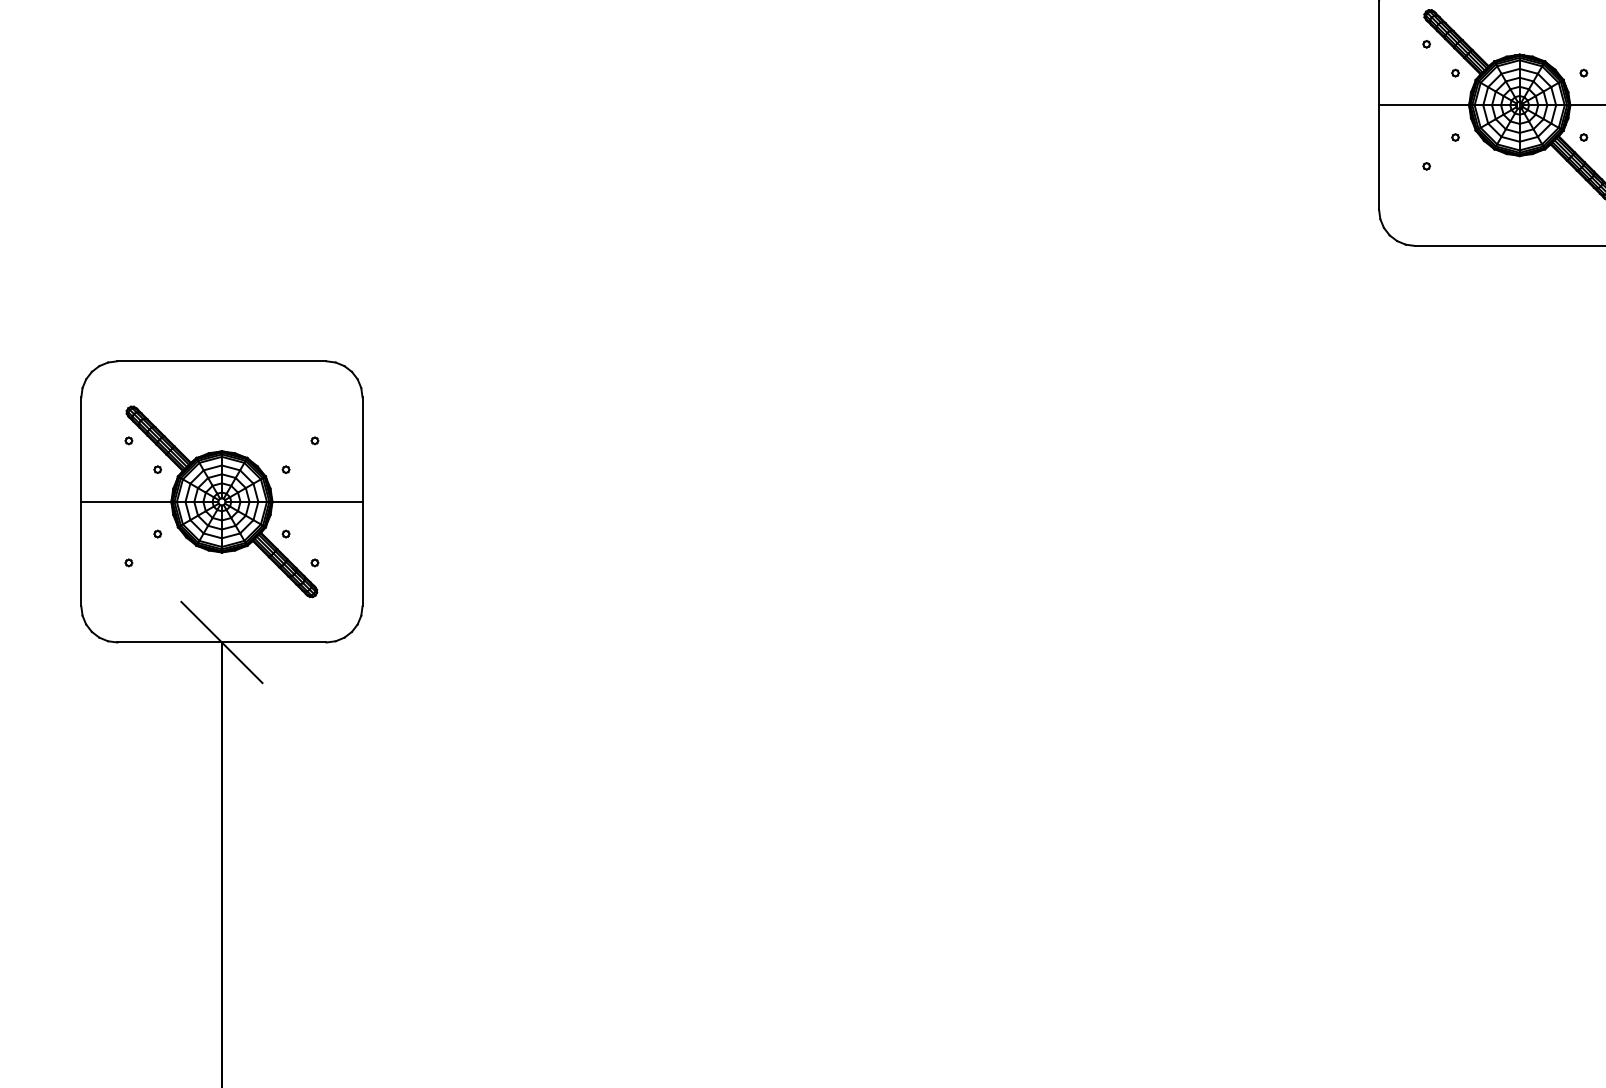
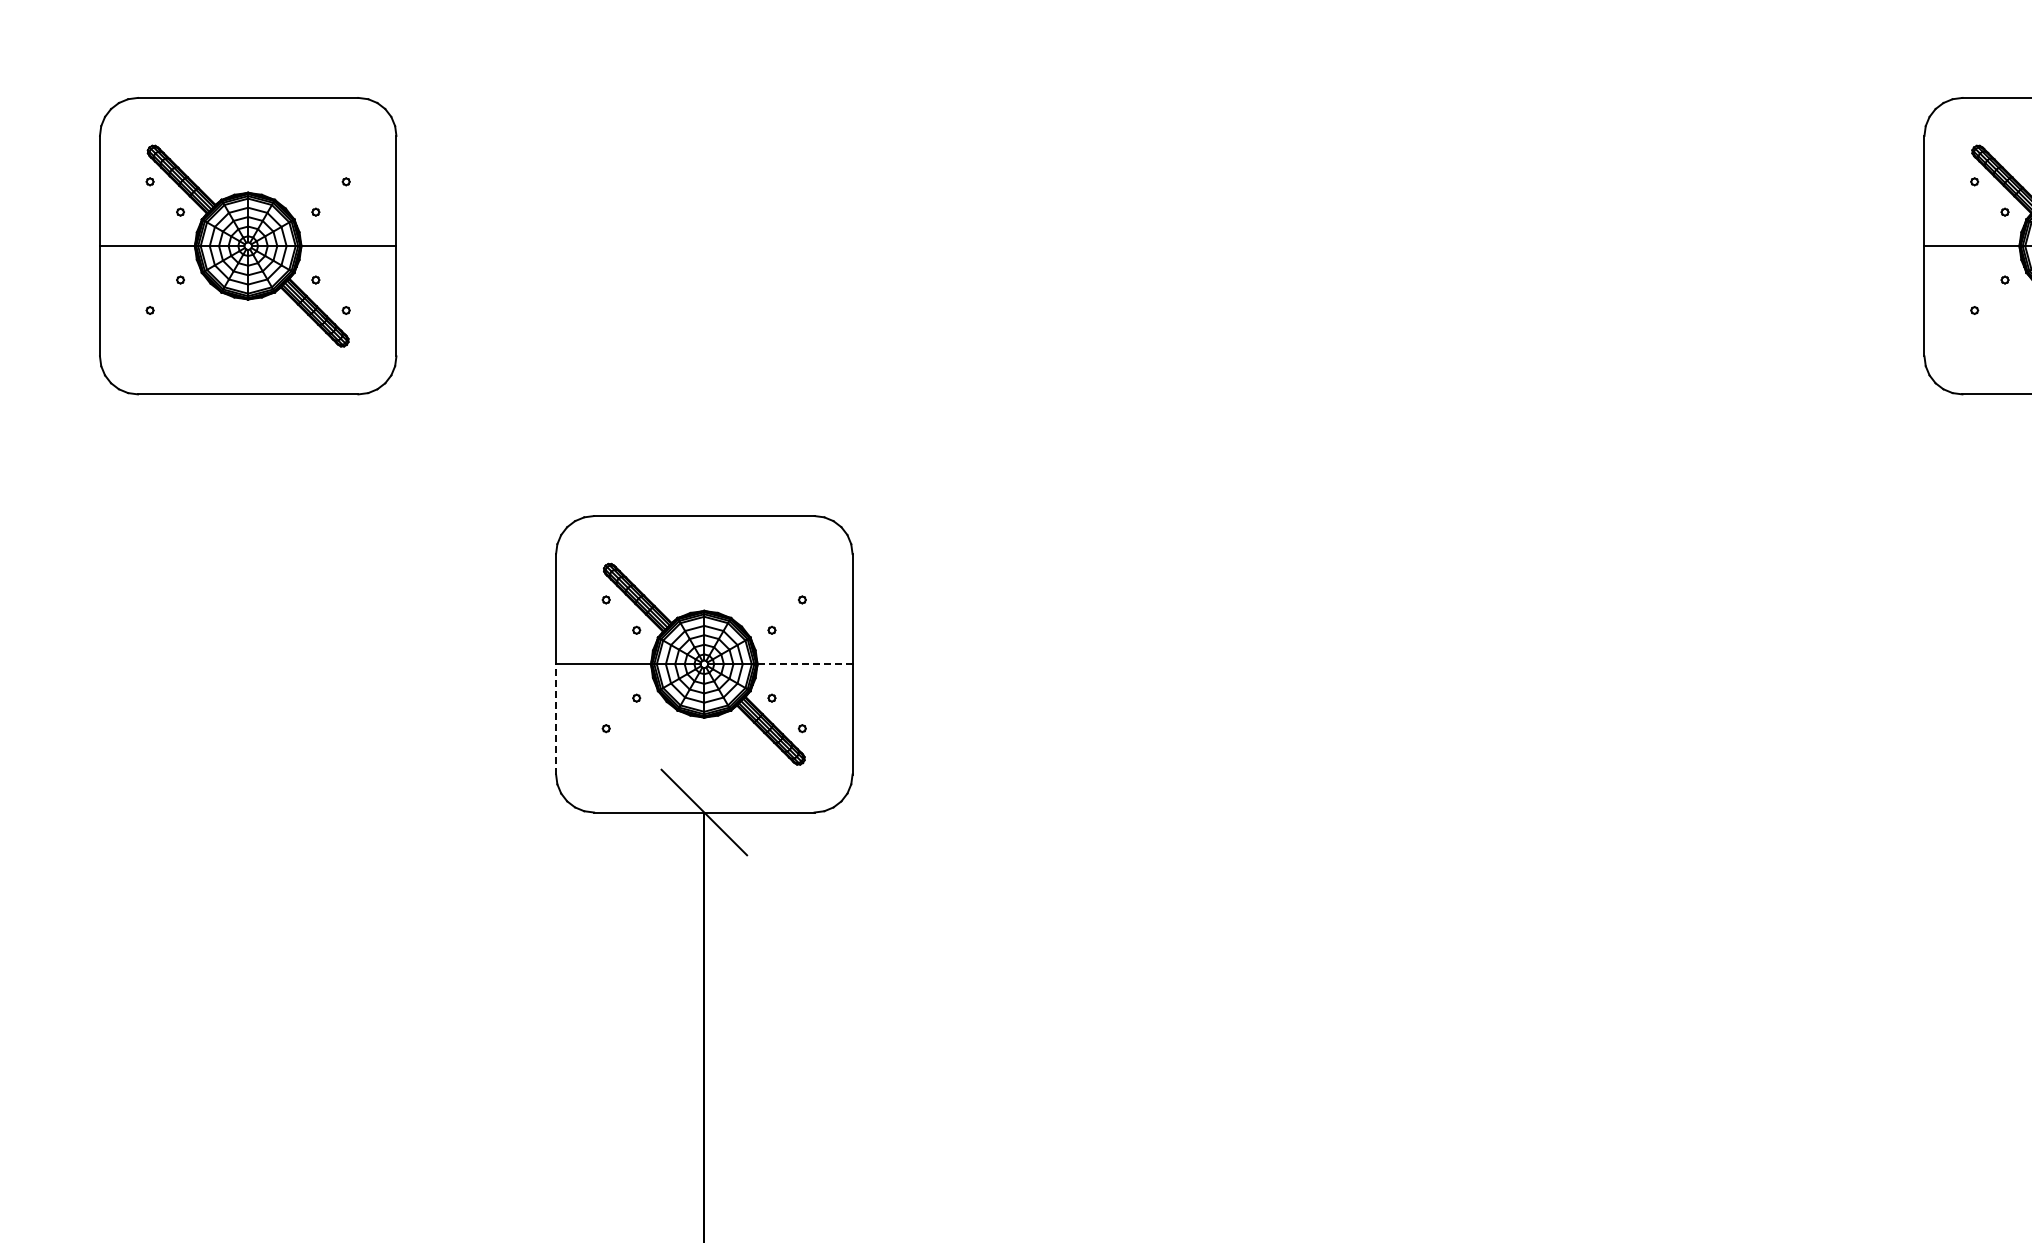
line: (317, 502) -> (805, 664), solid -> dashed
line: (81, 553) -> (556, 718), solid -> dashed

